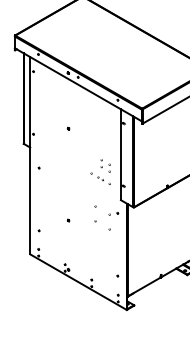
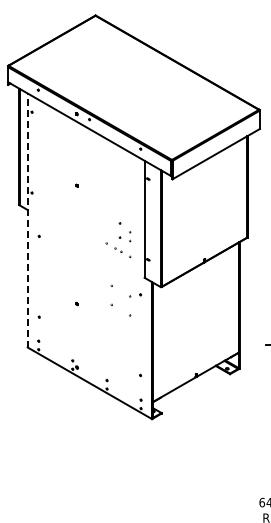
line: (30, 155) -> (27, 220), solid -> dashed
part: (101, 163) -> (119, 230), size x1.6

